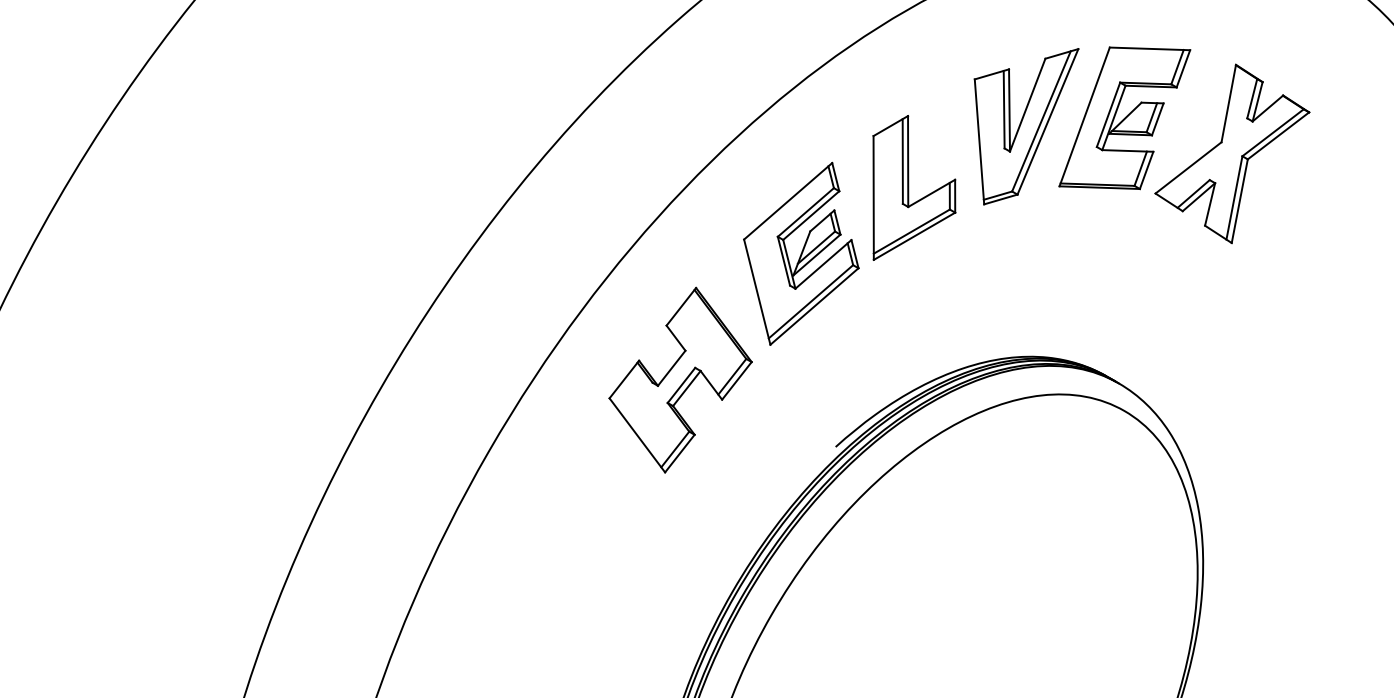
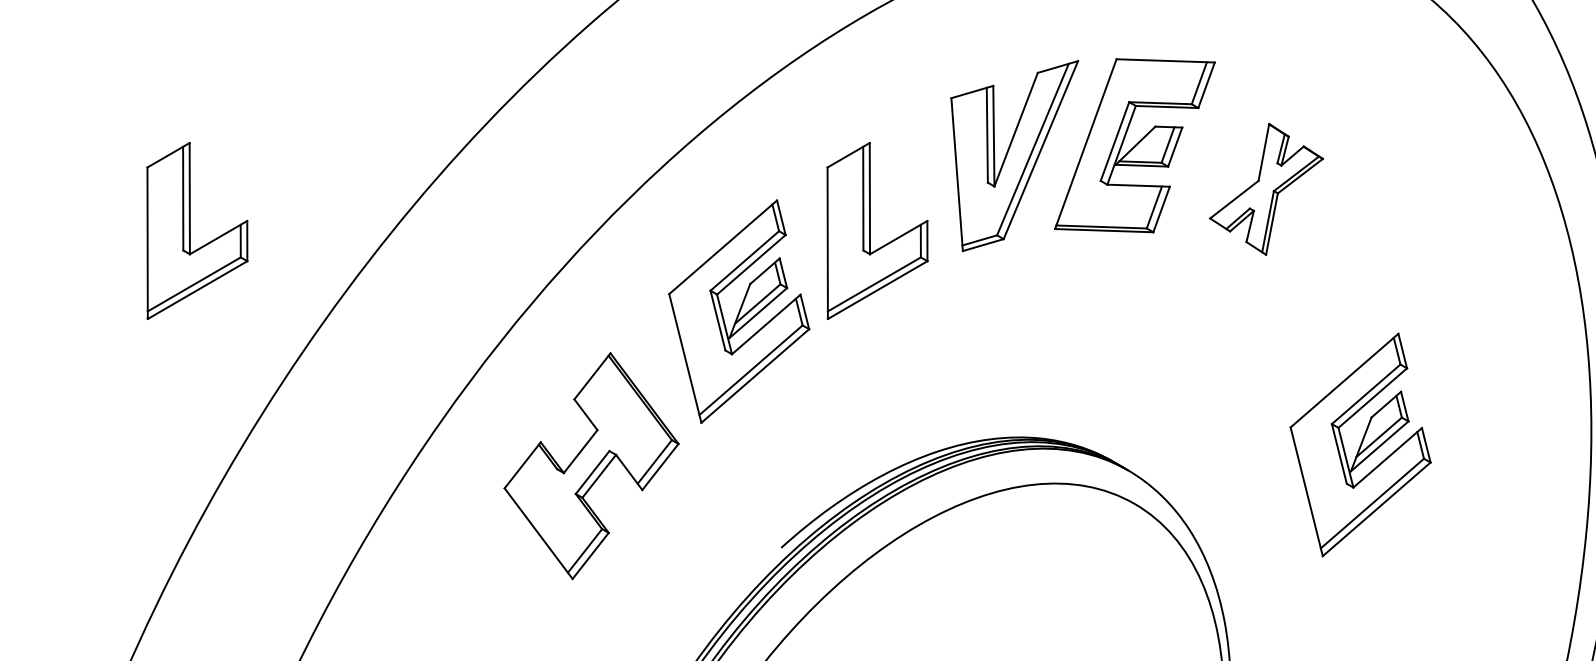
part: (1232, 153) -> (1266, 188), size x0.6
part: (358, 187) -> (197, 230), added
part: (1309, 362) -> (1360, 444), added

